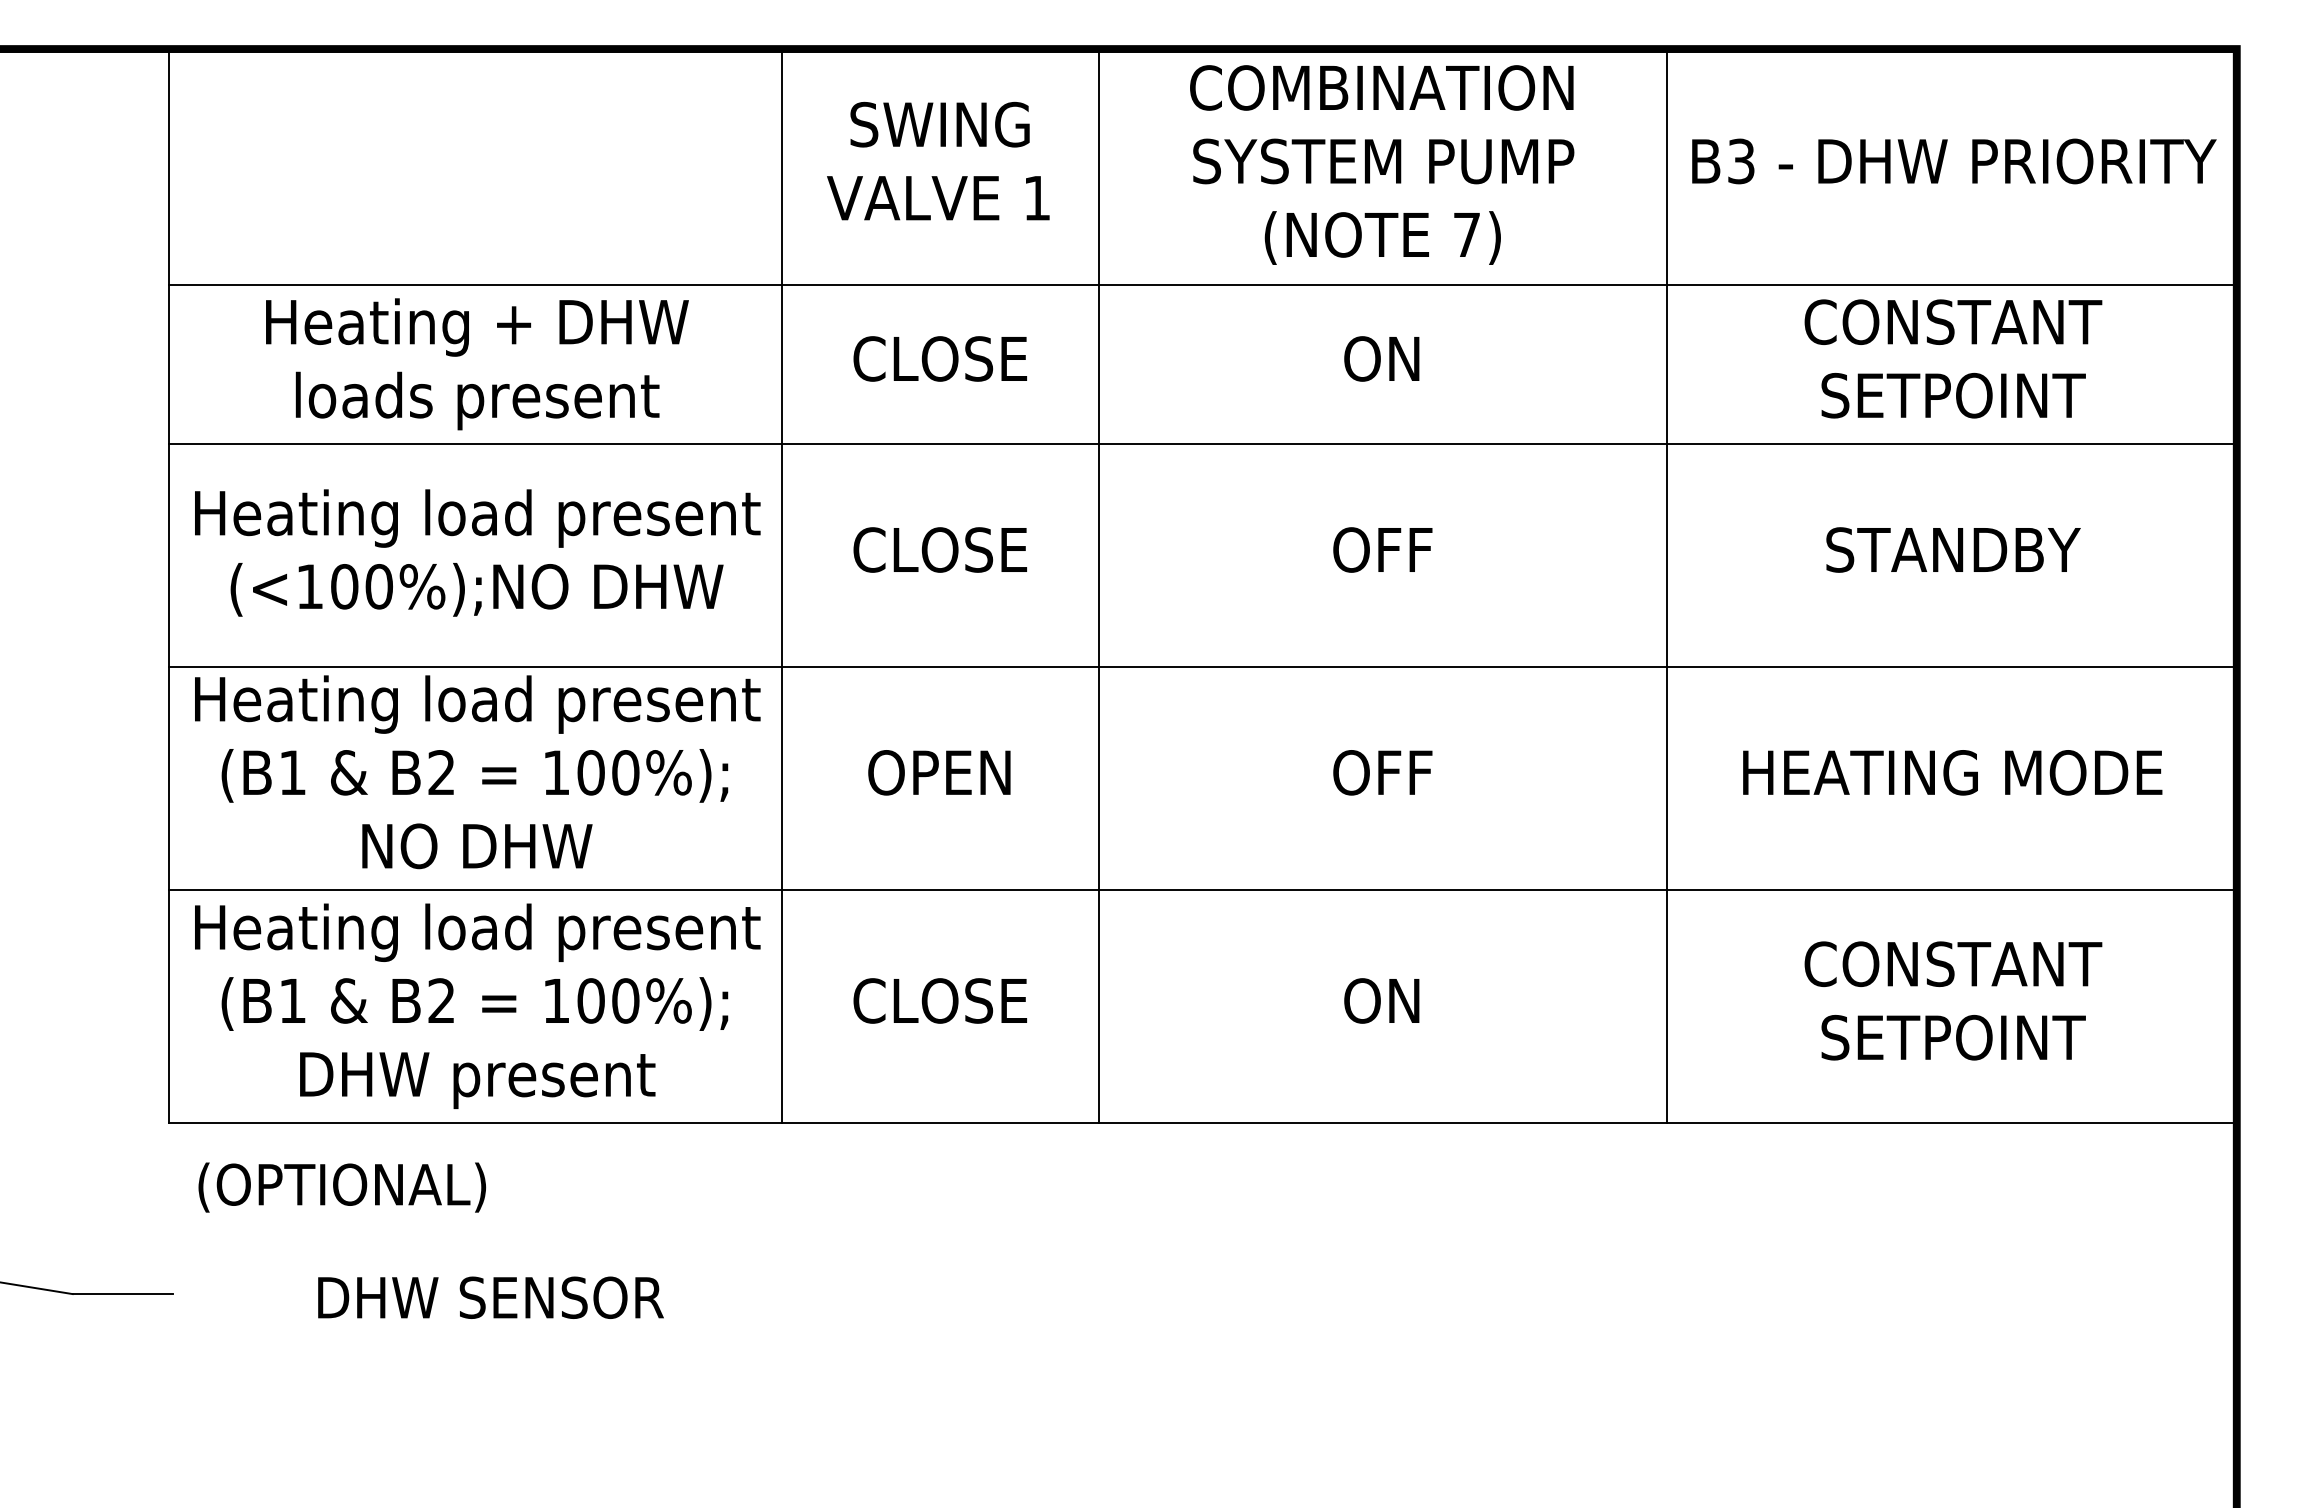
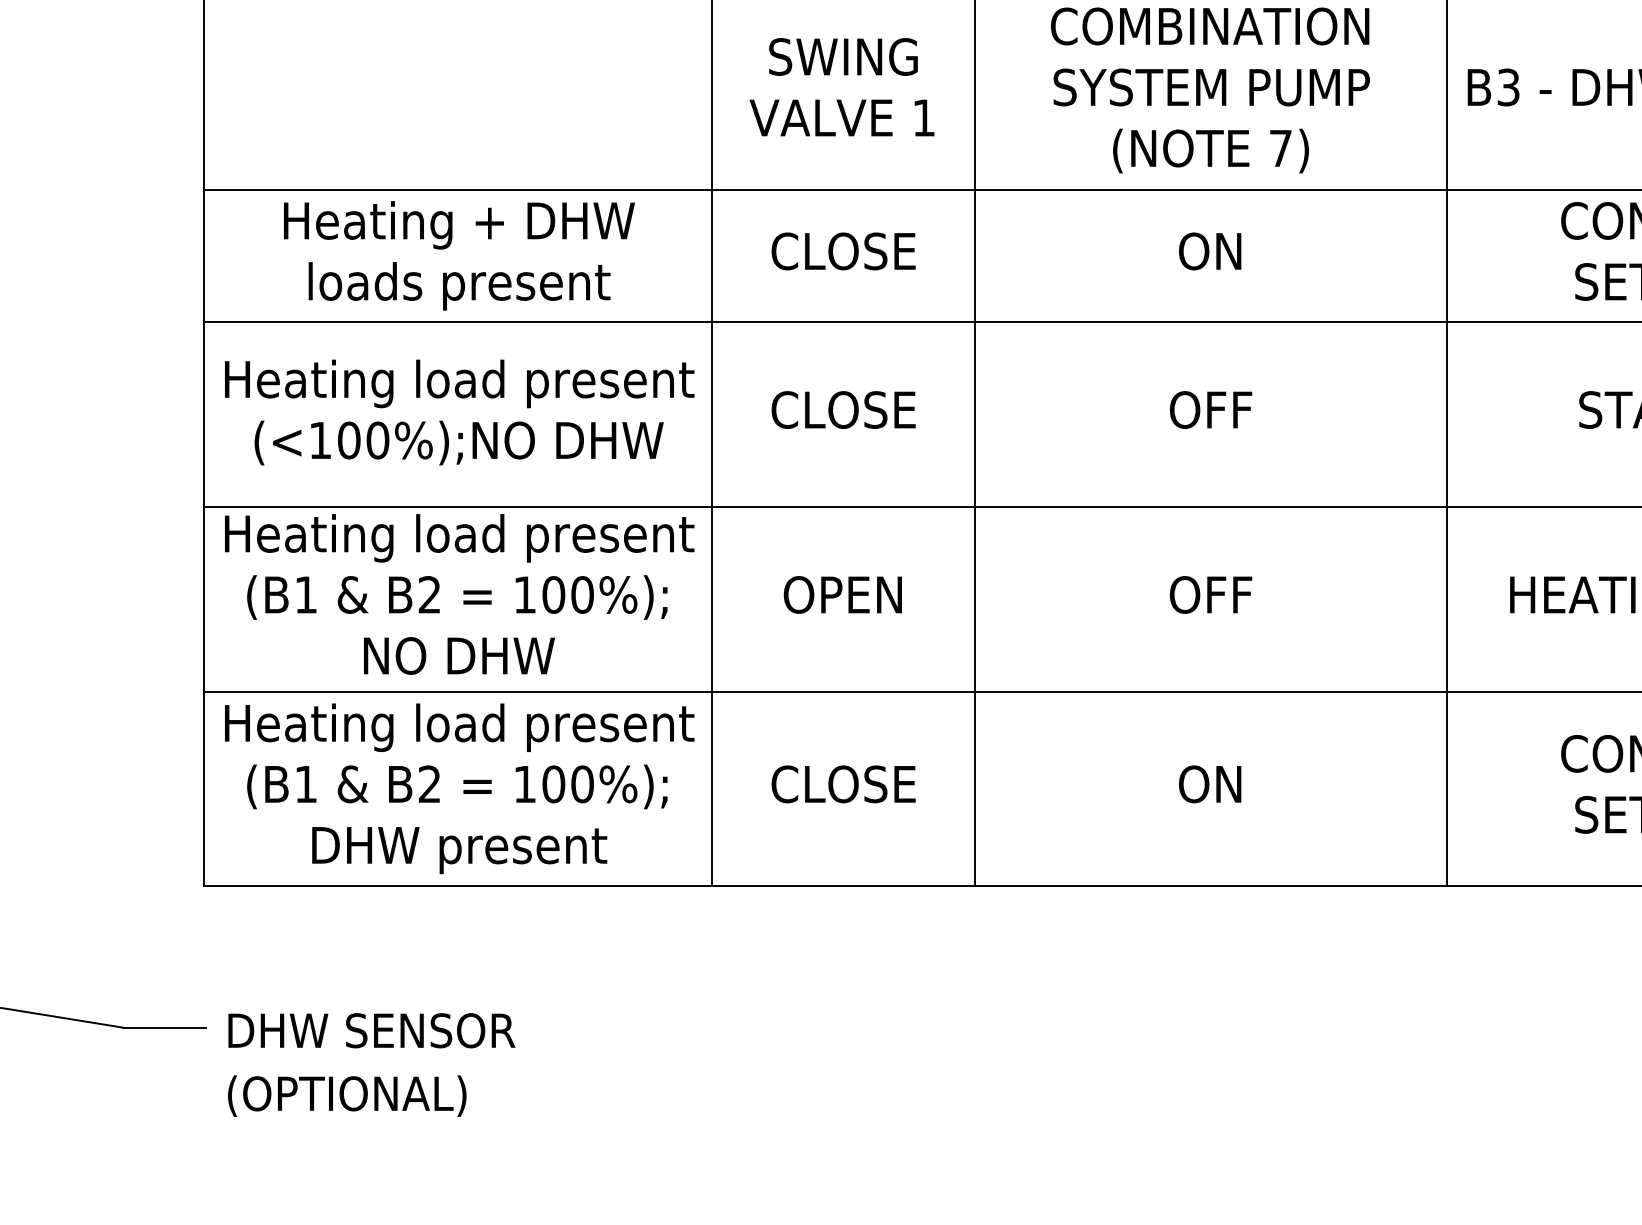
text: (341, 1187) -> (346, 1096), moved
text: (490, 1297) -> (371, 1030), moved

